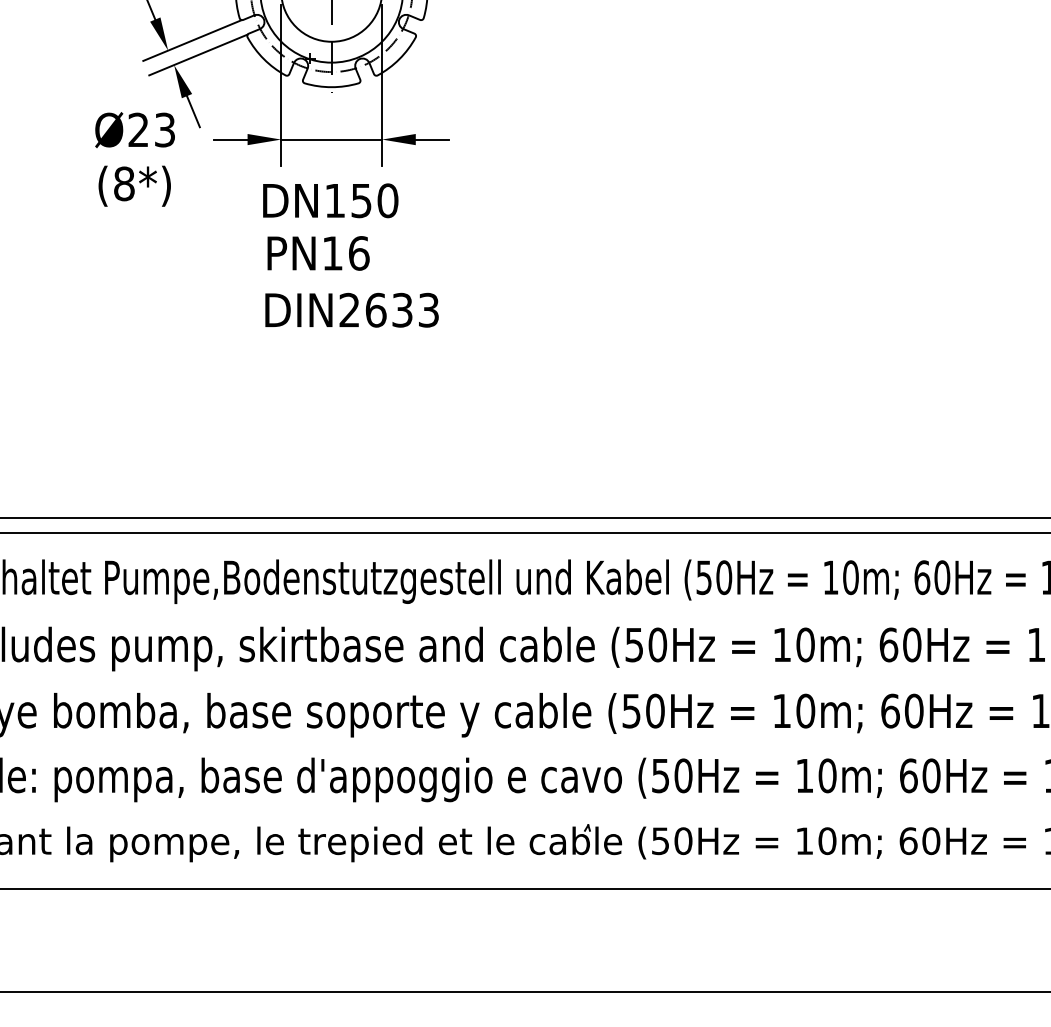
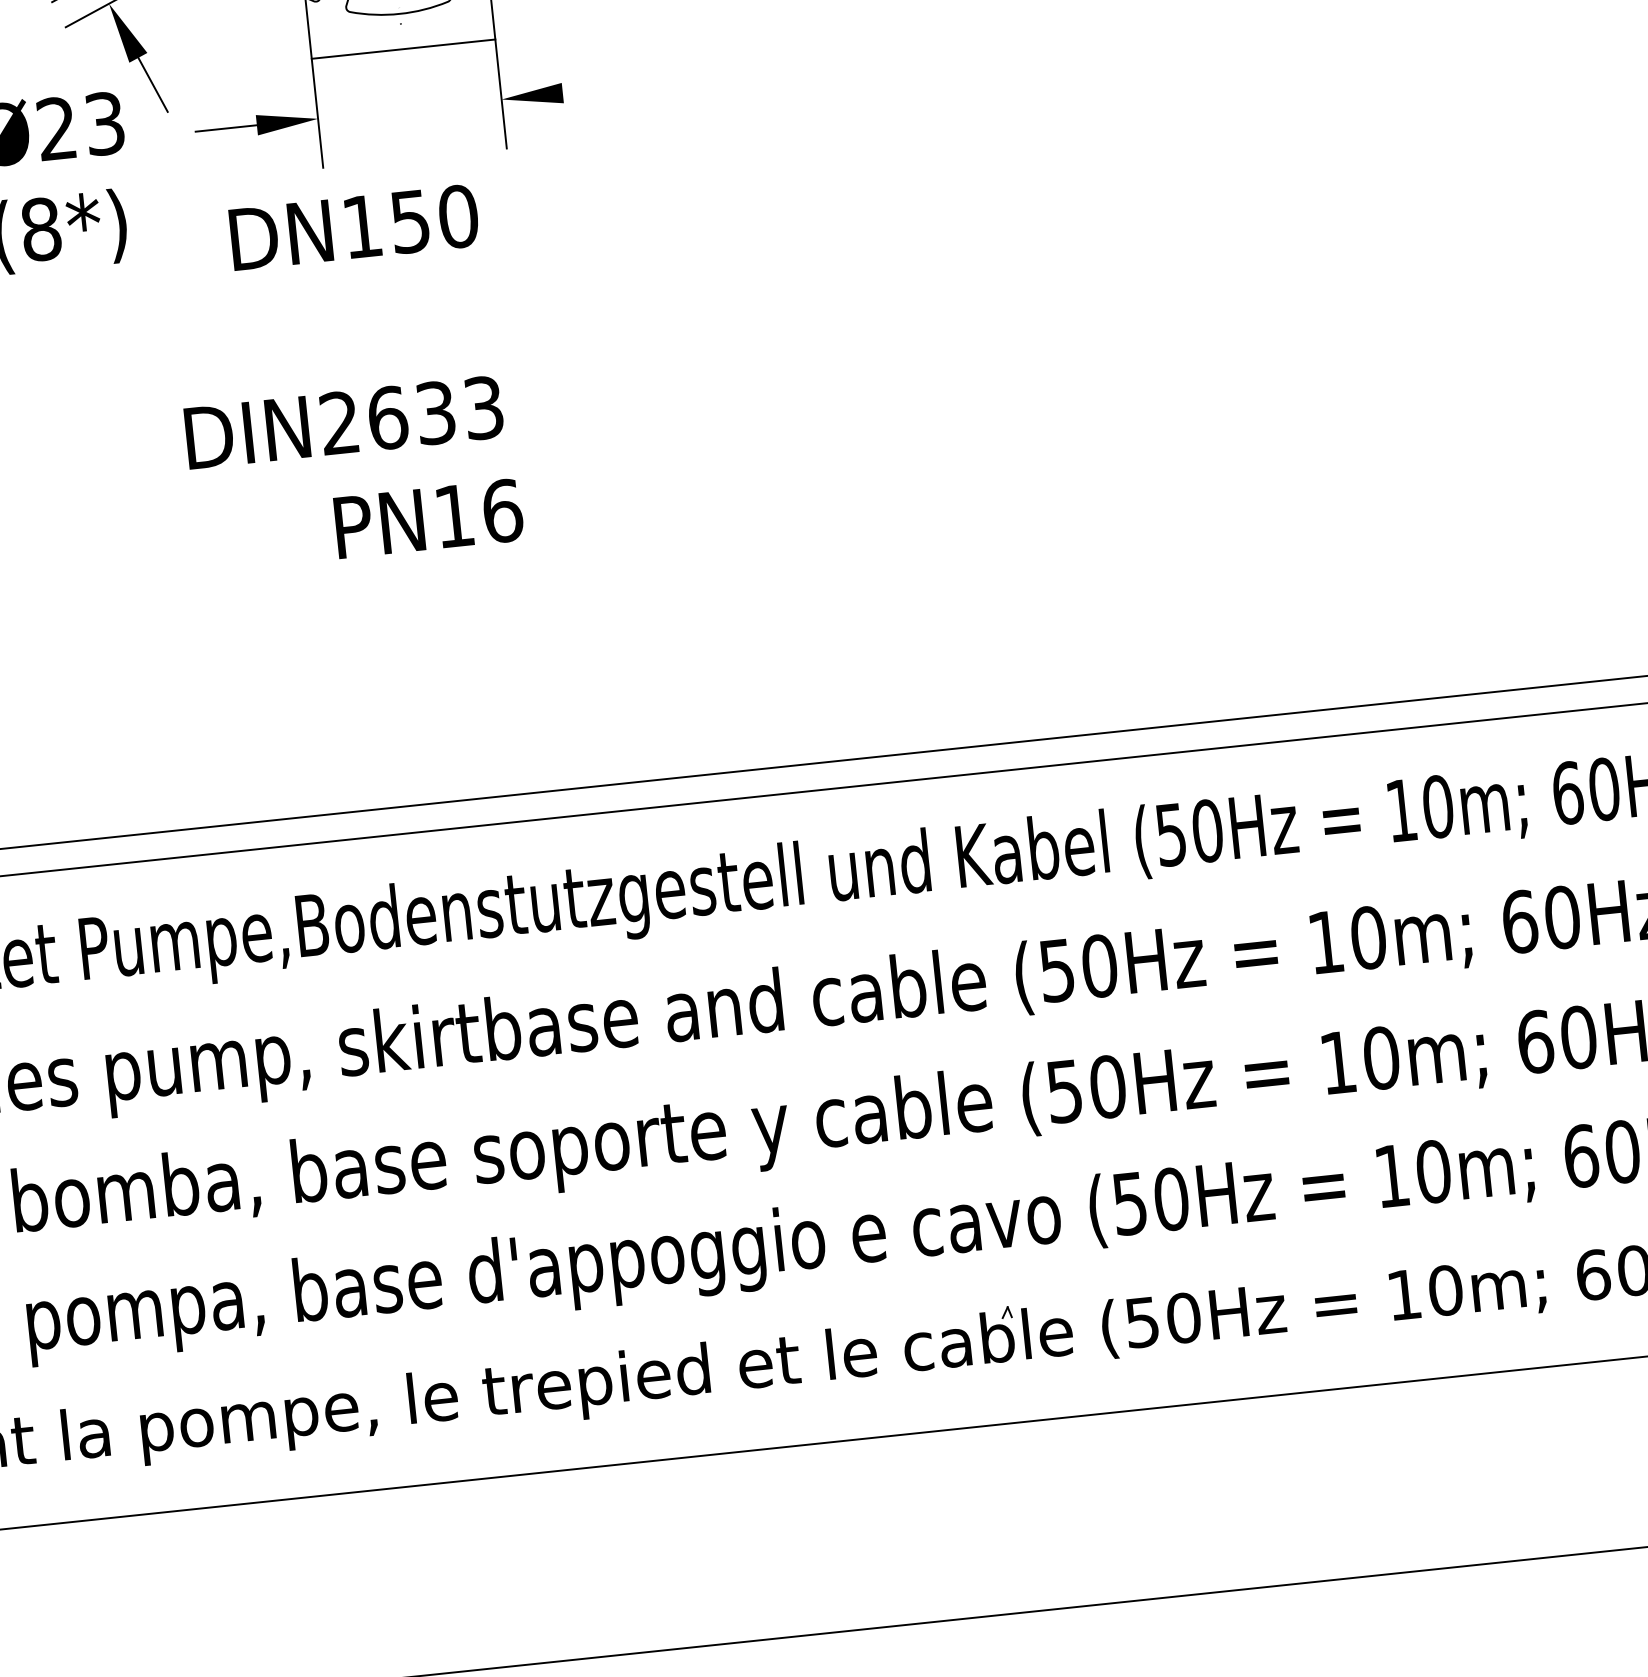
line: (331, 139) -> (403, 49), moved
line: (432, 139) -> (593, 89), removed
text: (330, 200) -> (353, 227), moved
text: (318, 253) -> (428, 519), moved
text: (351, 309) -> (343, 421), moved

